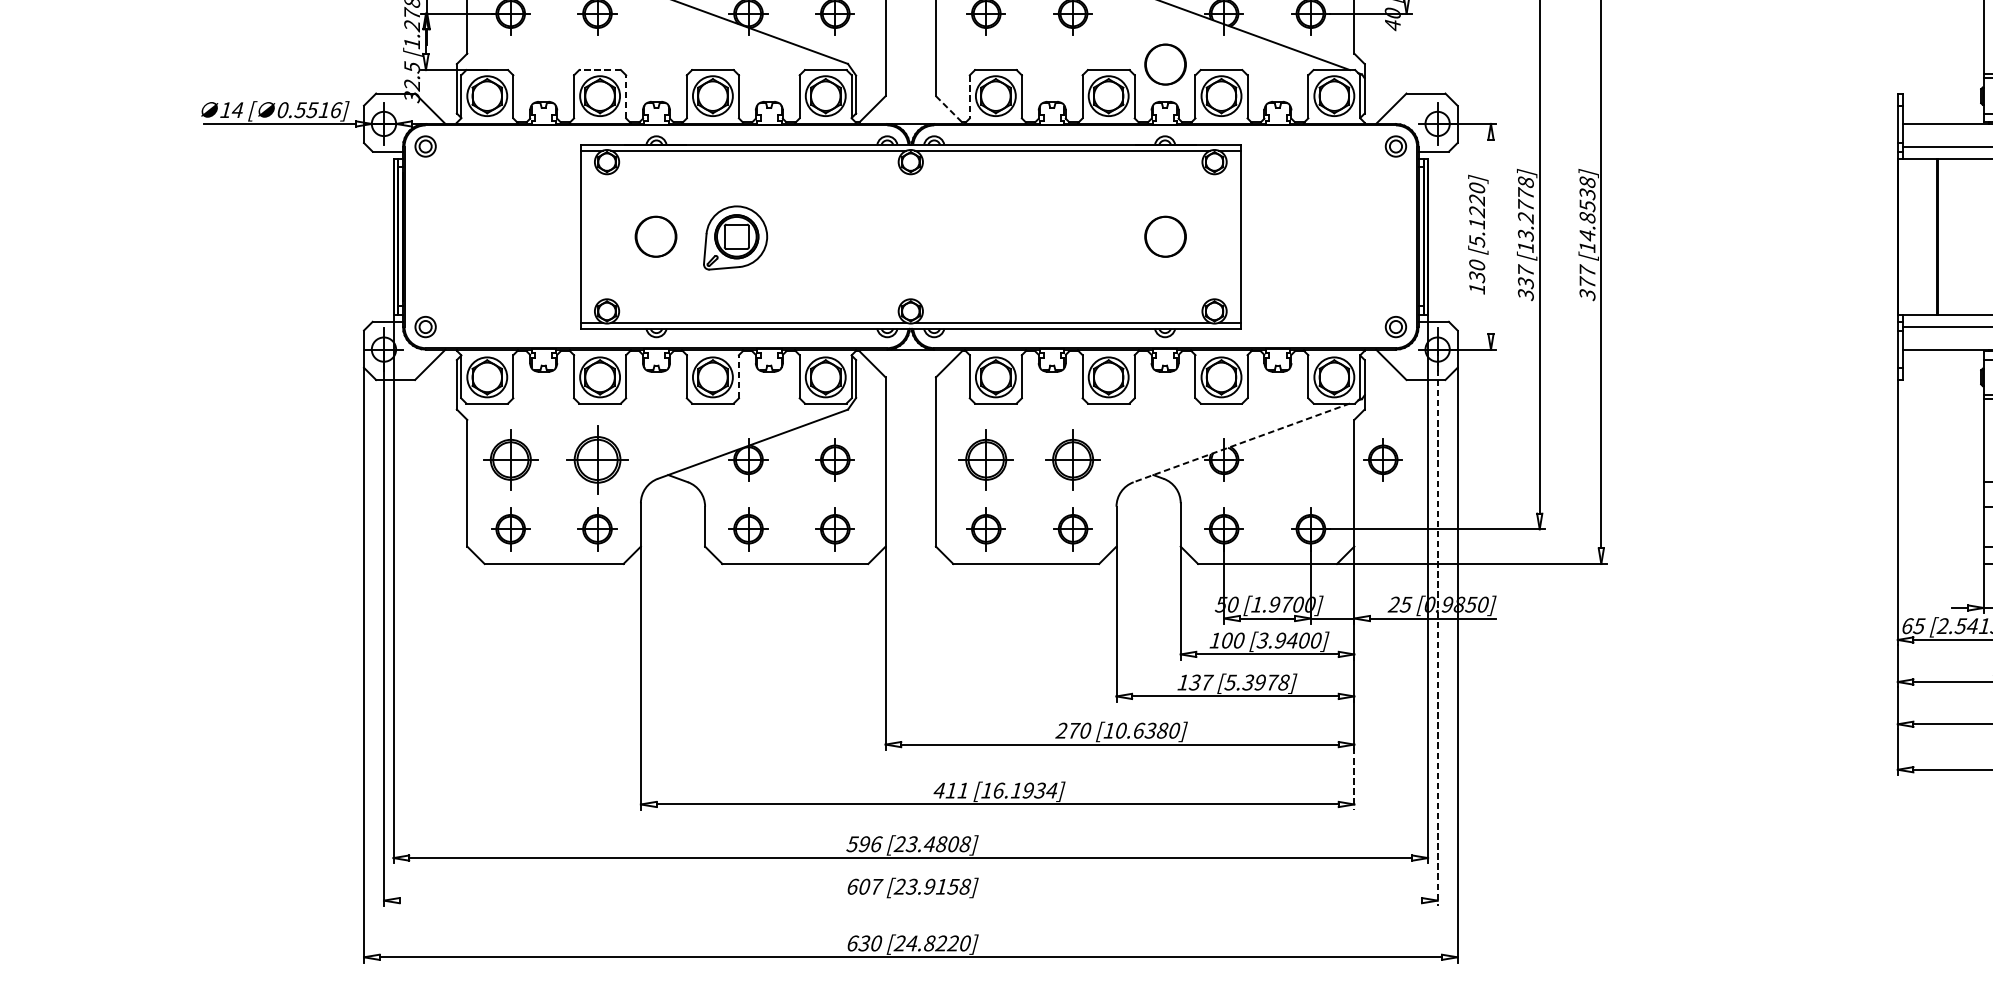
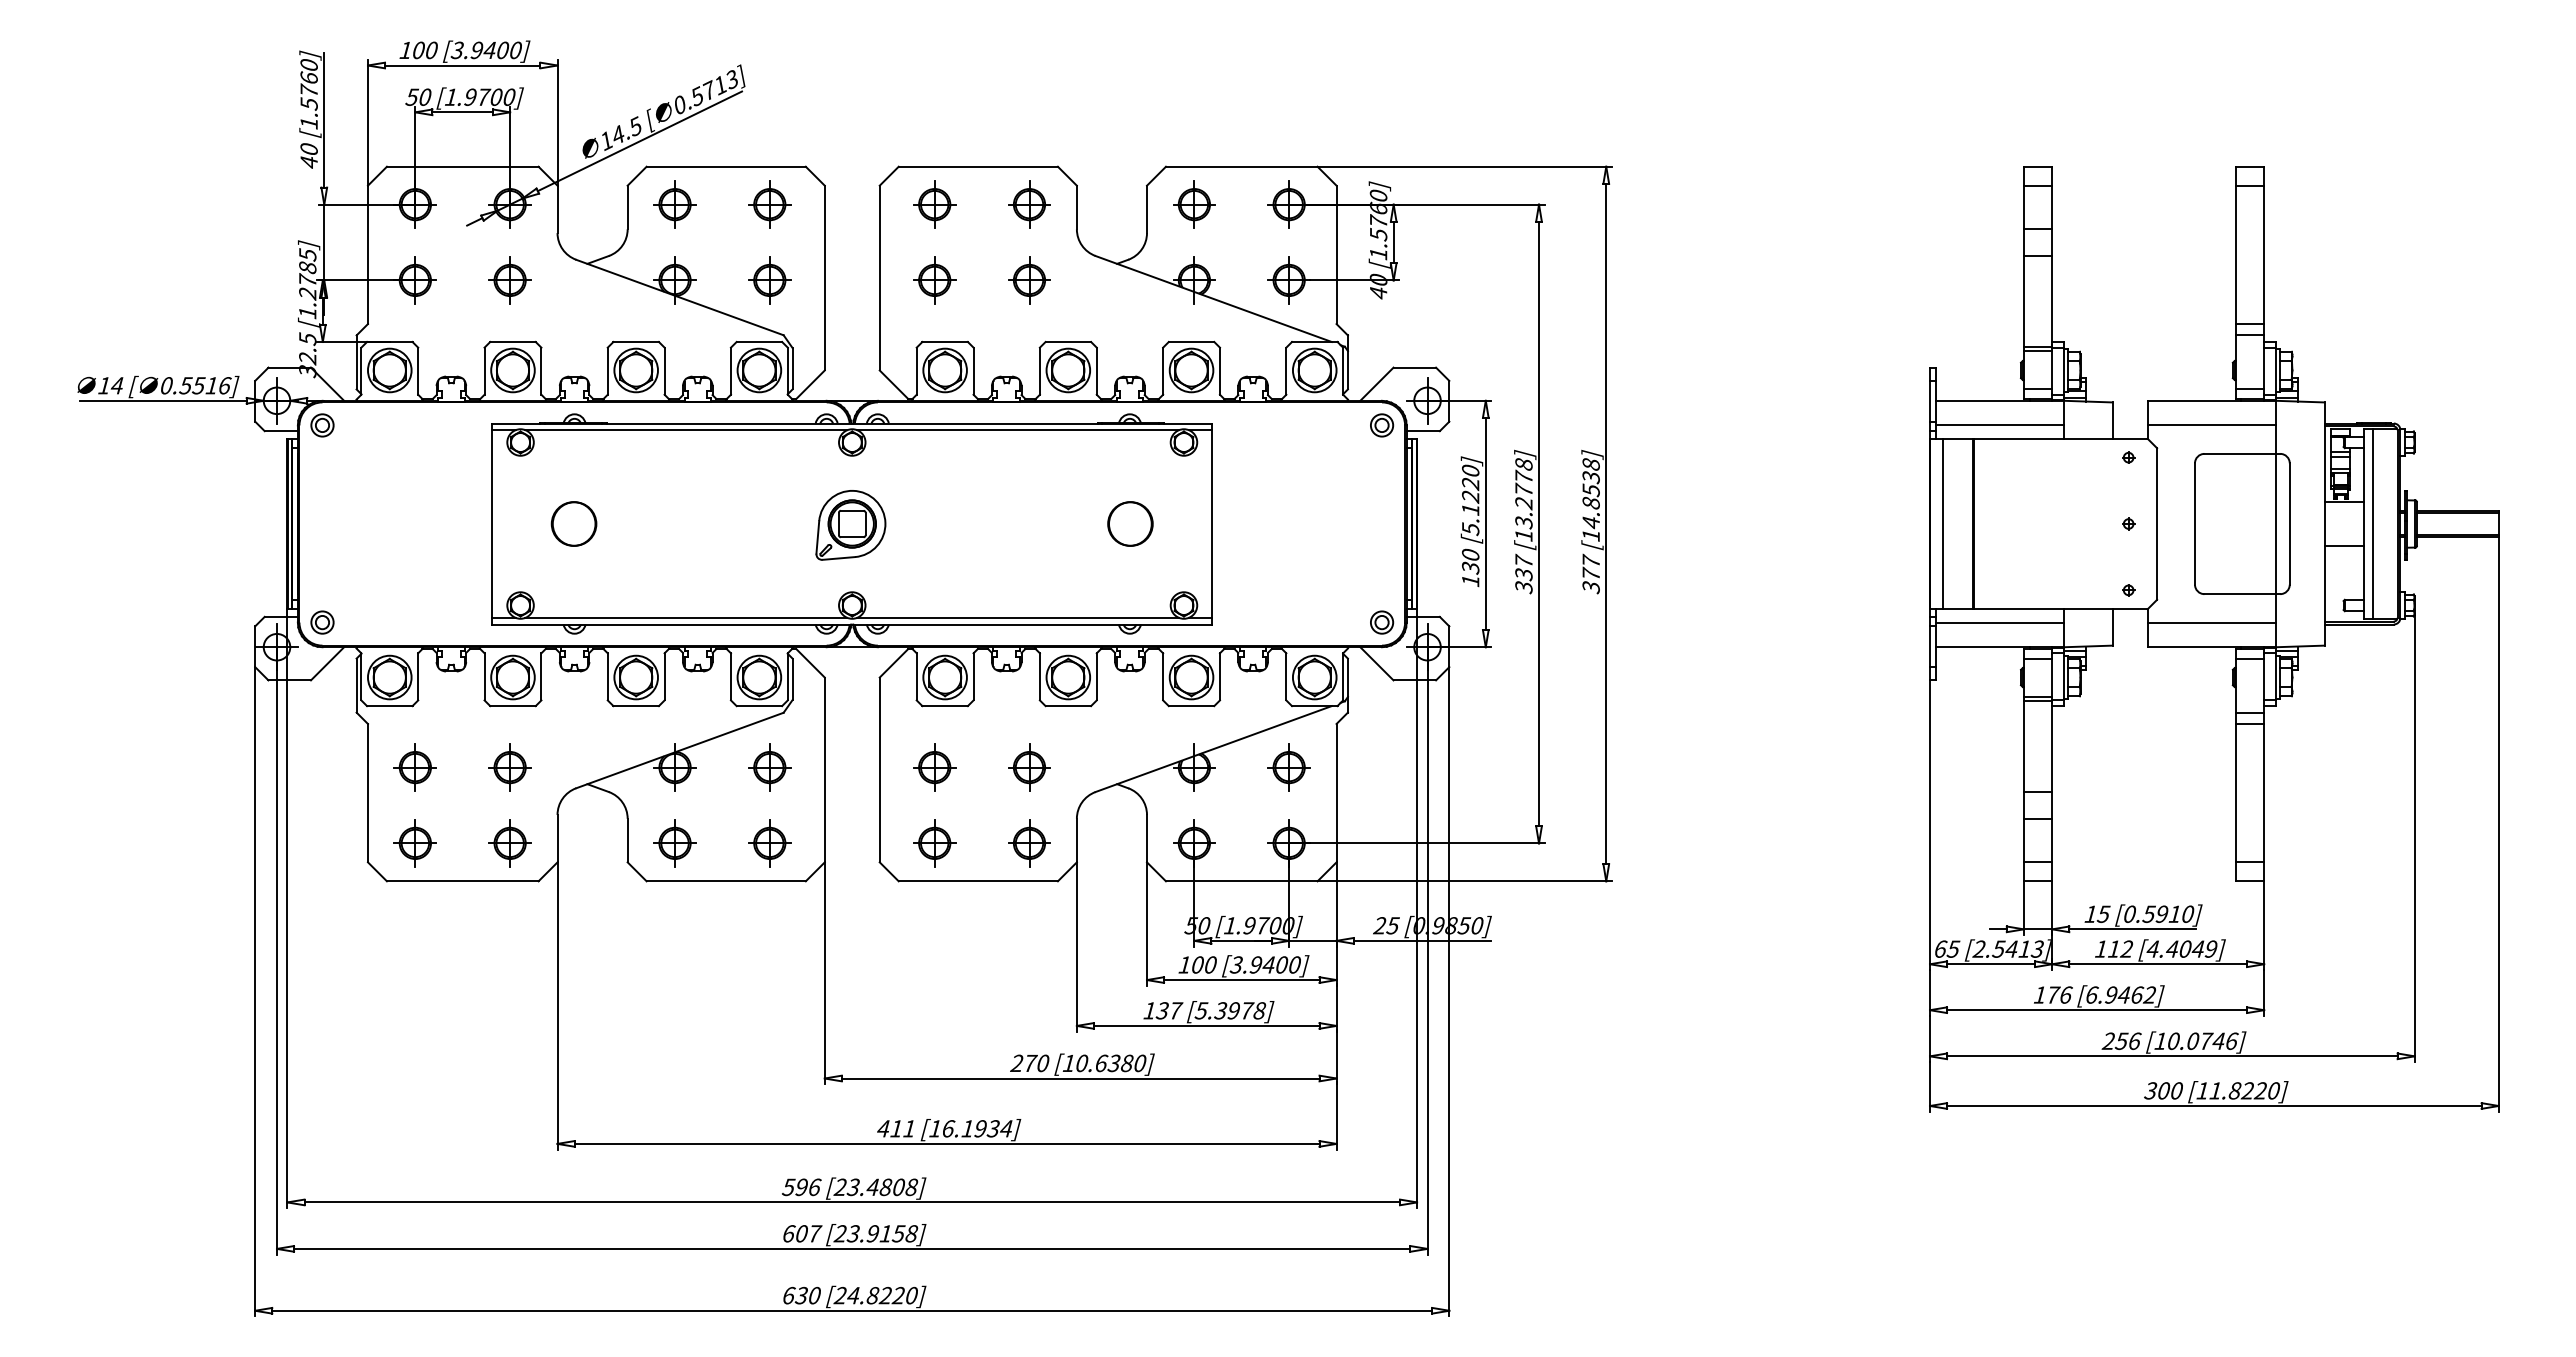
part: (1165, 64) -> (1130, 335), removed
line: (599, 69) -> (512, 341), dashed -> solid
line: (626, 97) -> (541, 371), dashed -> solid
line: (969, 97) -> (916, 371), dashed -> solid
line: (949, 109) -> (894, 385), dashed -> solid
line: (1490, 236) -> (1485, 523), added
line: (1910, 236) -> (1943, 523), added
part: (735, 238) -> (850, 525), moved
line: (738, 376) -> (664, 676), dashed -> solid
line: (1241, 443) -> (1213, 749), dashed -> solid
part: (509, 459) -> (414, 767), size x0.71
part: (596, 459) -> (509, 767), size x0.62
part: (986, 459) -> (934, 767), size x0.71
part: (1073, 459) -> (1029, 767), size x0.71
part: (1382, 459) -> (1288, 767), moved
line: (1437, 627) -> (1427, 950), dashed -> solid
line: (1354, 778) -> (1336, 1115), dashed -> solid
line: (911, 900) -> (852, 1248), added

